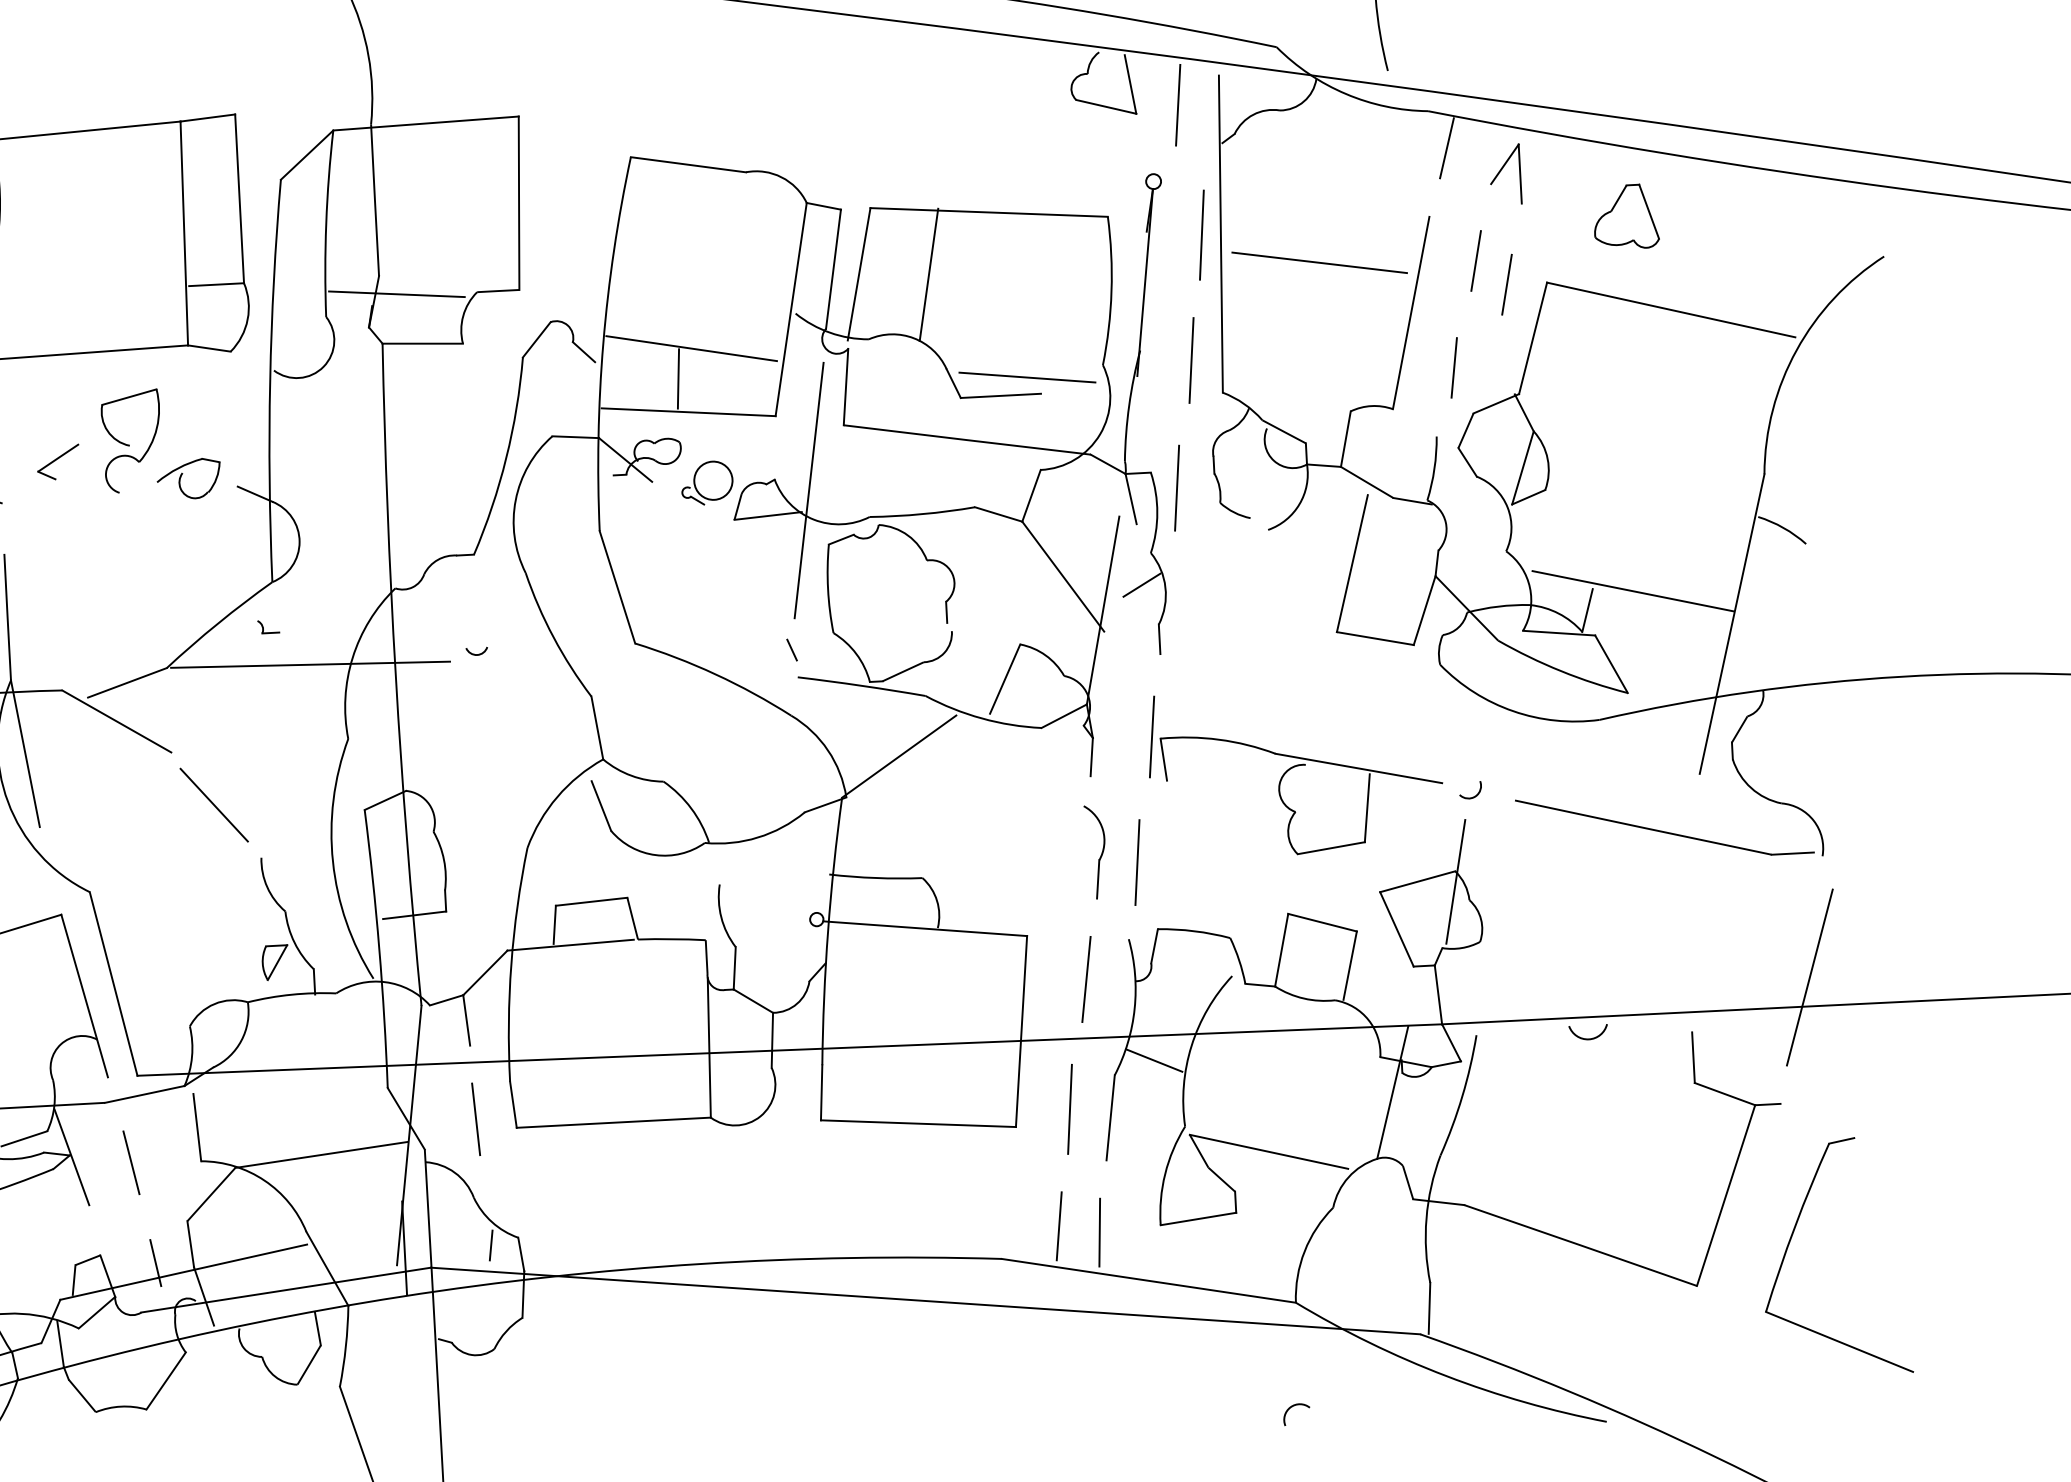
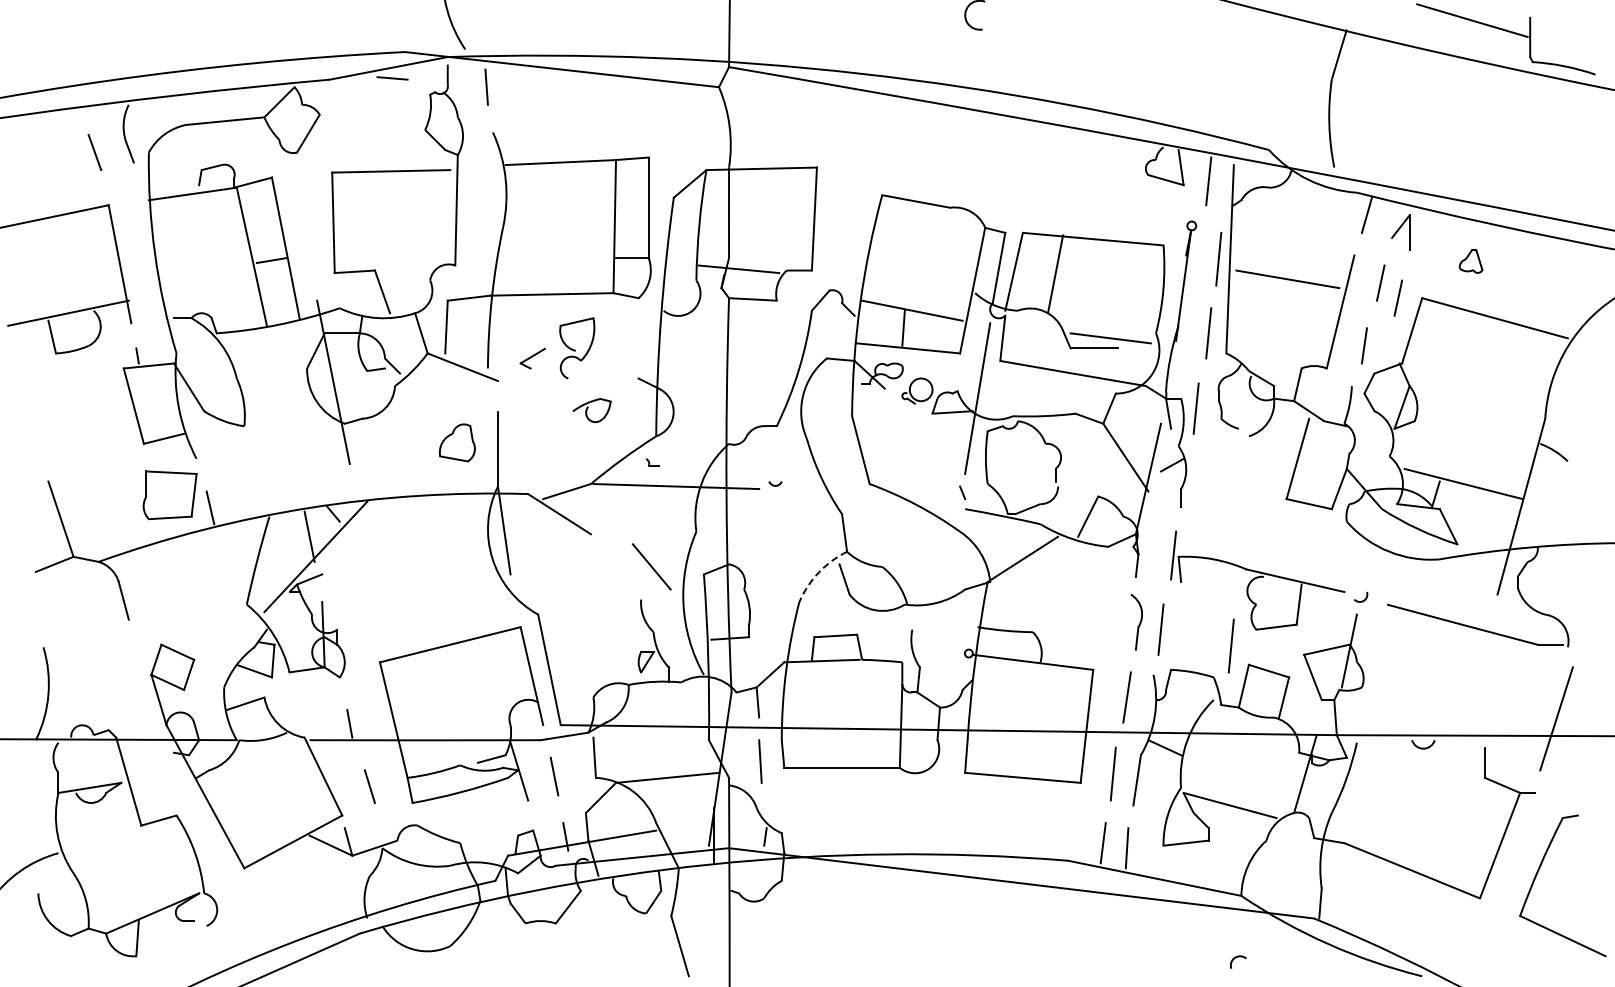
part: (1624, 216) -> (1470, 261), size x0.6
part: (188, 479) -> (591, 410), moved
arc: (557, 796) -> (818, 572), solid -> dashed
line: (213, 804) -> (651, 566), moved
line: (1255, 883) -> (1230, 645), added

